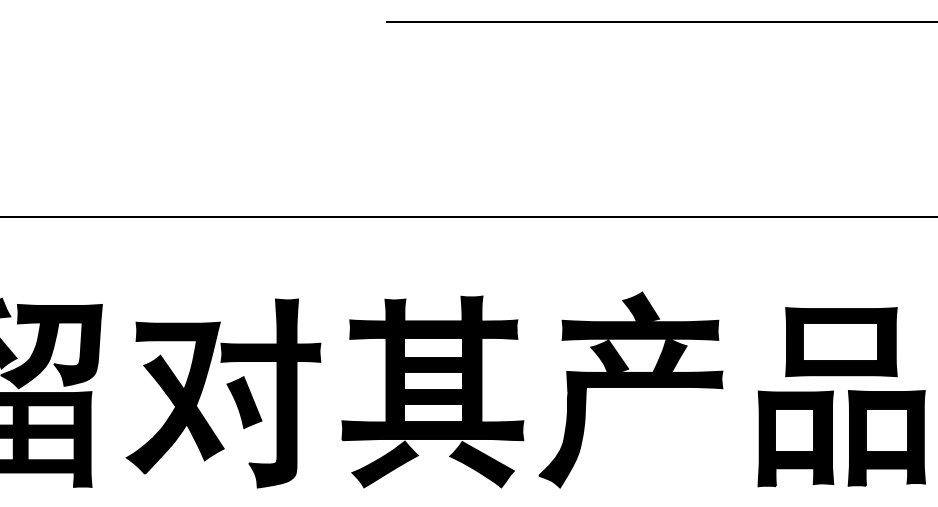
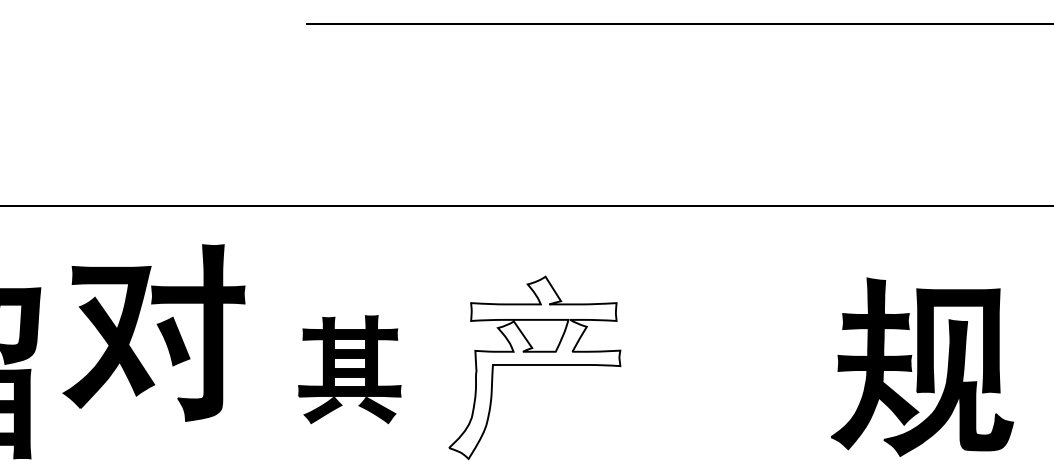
fill: (630, 389) -> (534, 367), removed
part: (229, 390) -> (159, 330), moved
part: (432, 391) -> (349, 369), size x0.6
part: (833, 397) -> (724, 374), removed

